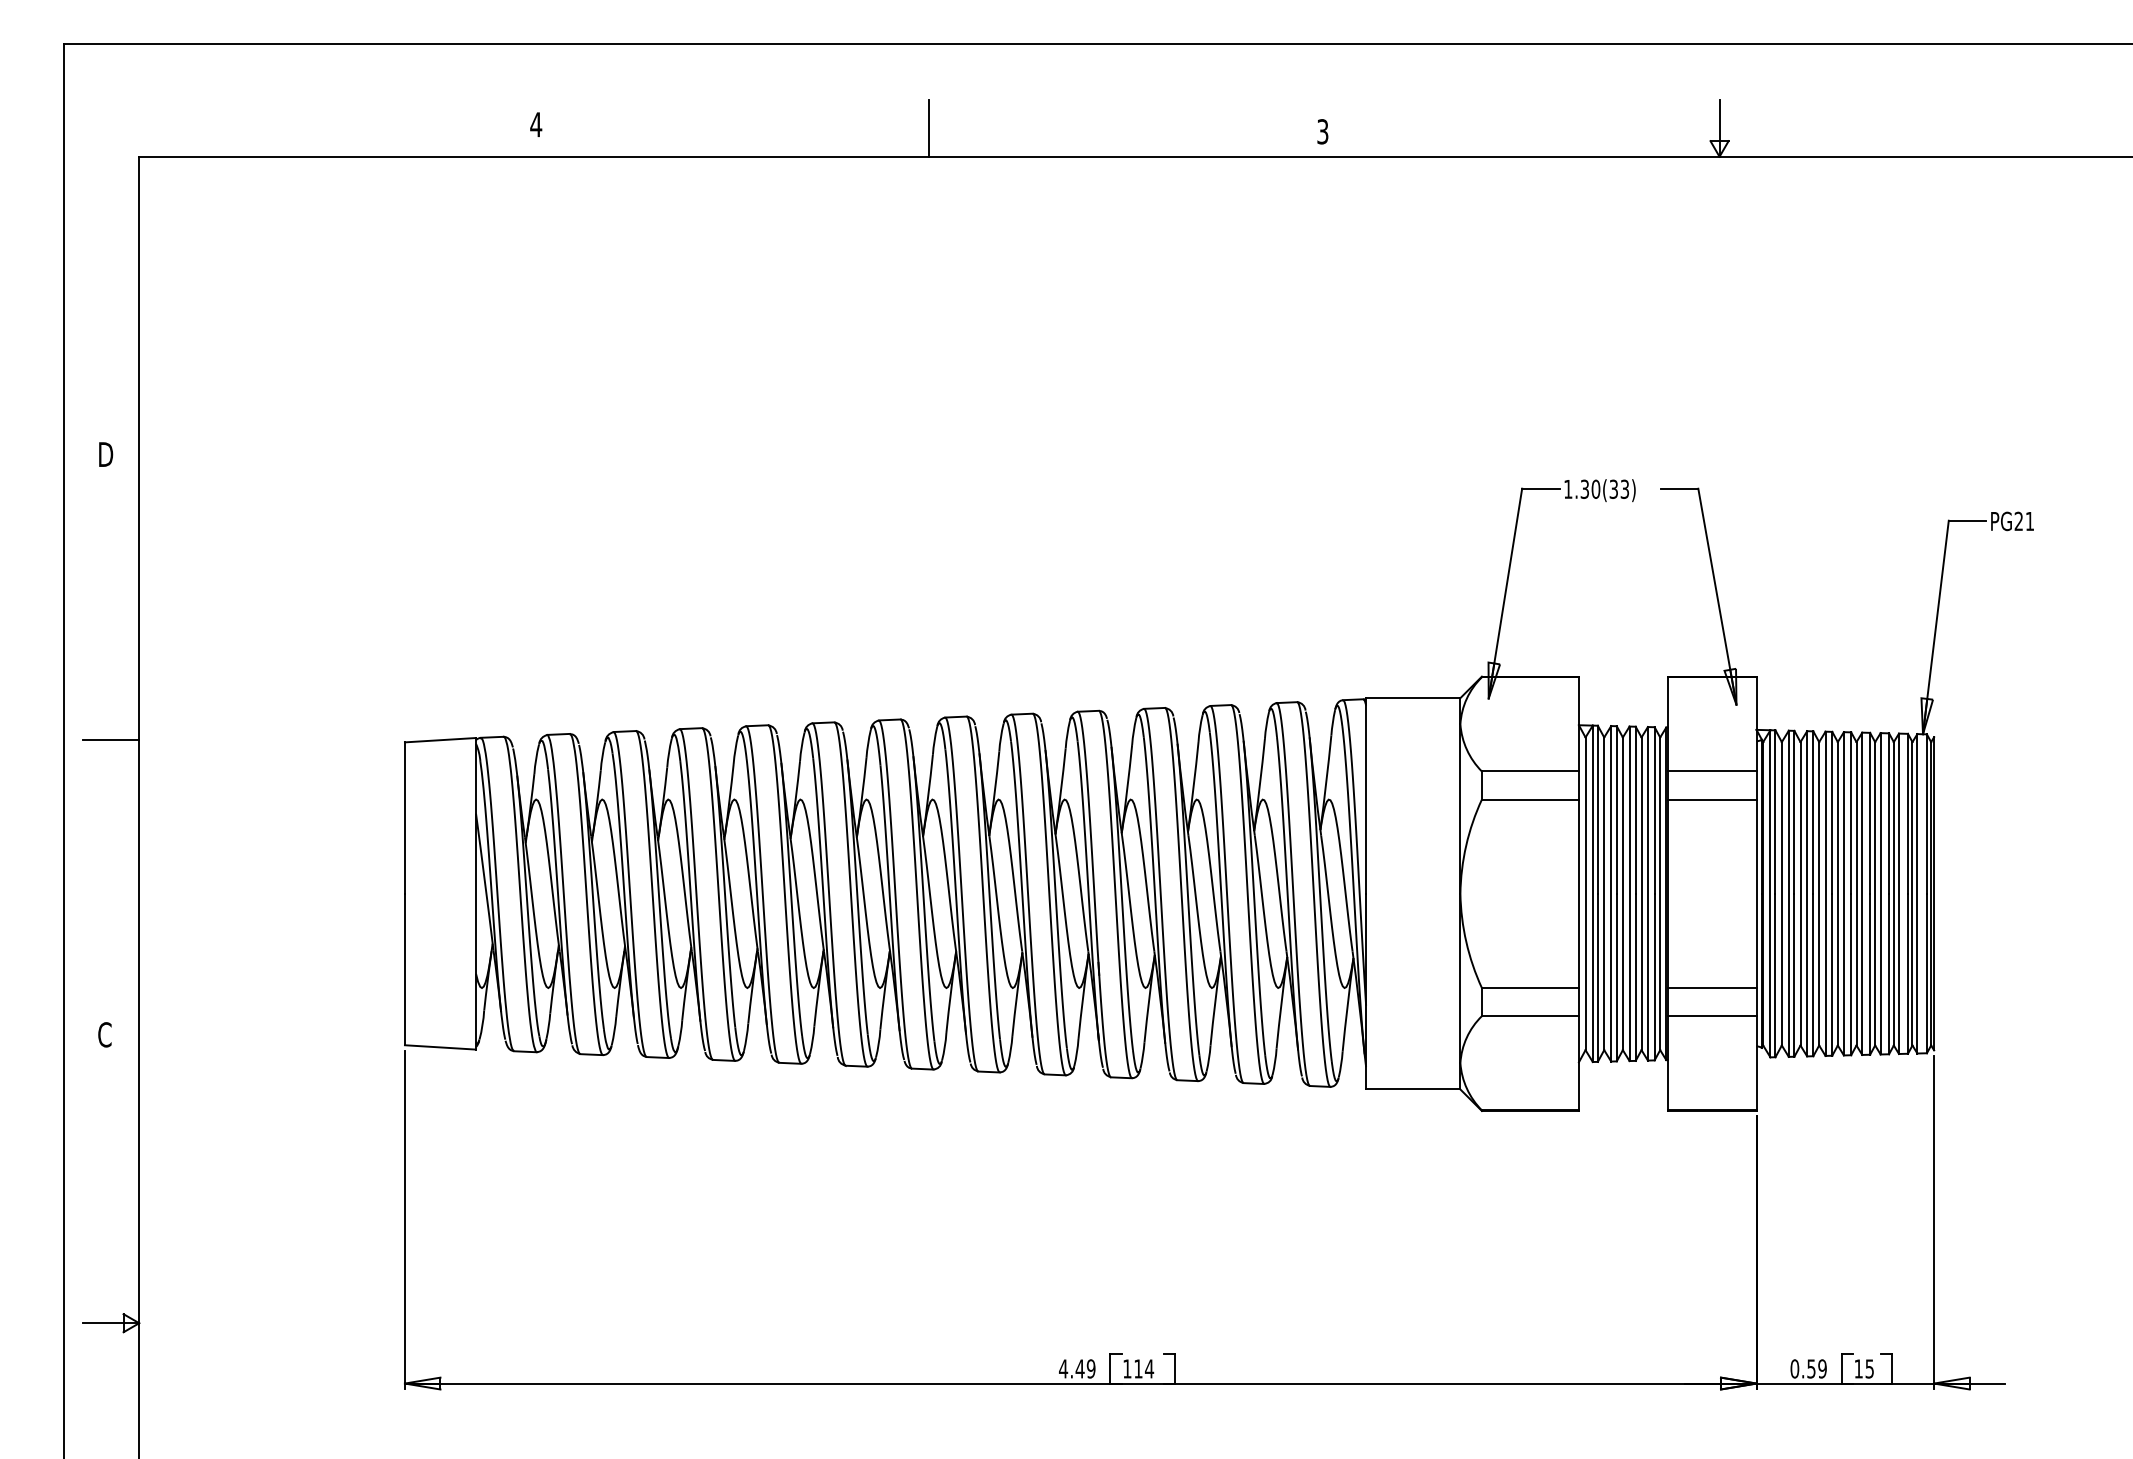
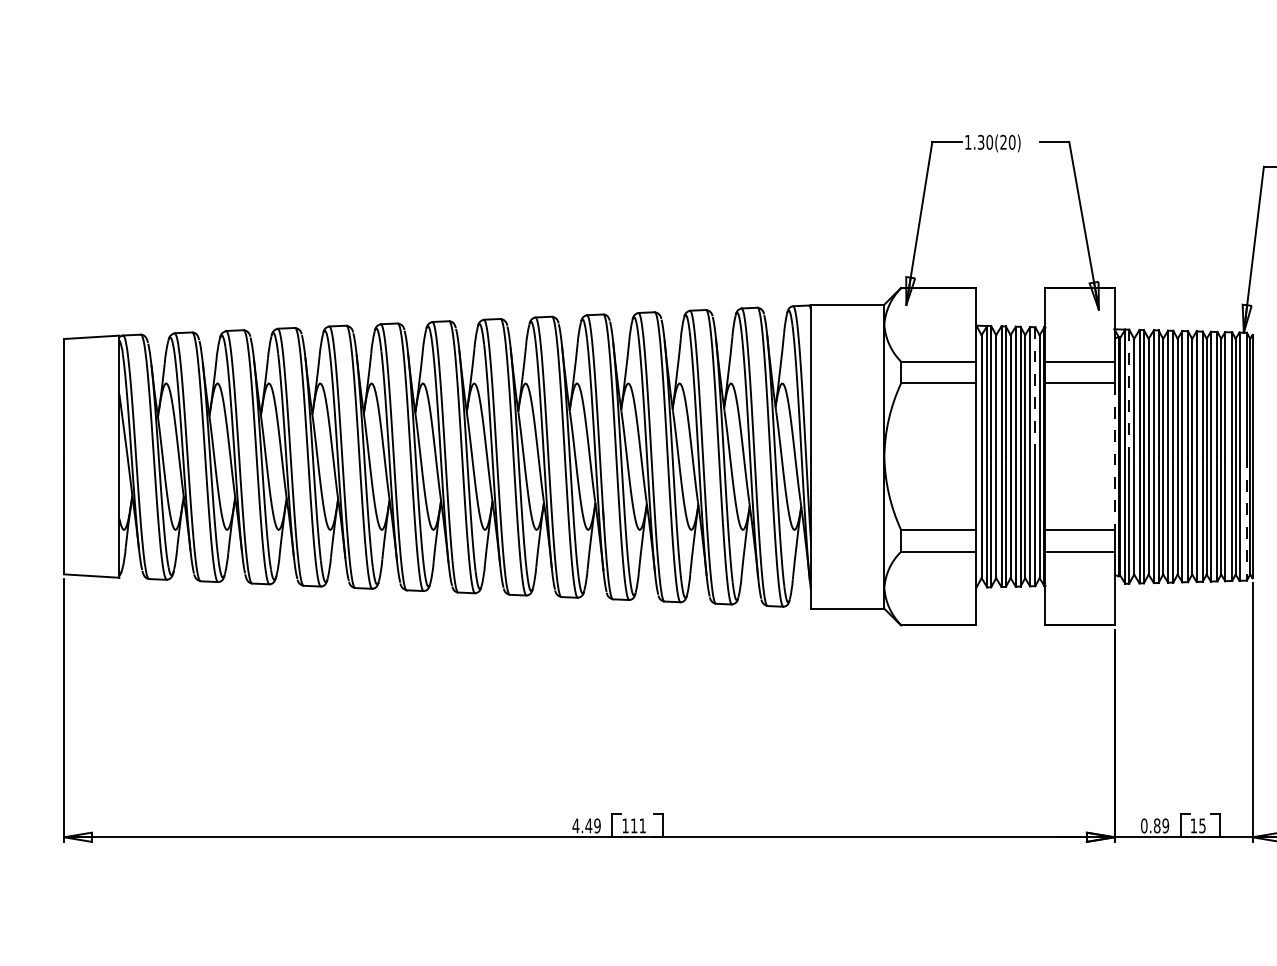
text: (1619, 488) -> (1008, 141), 1.30(33) -> 1.30(20)
line: (1654, 811) -> (1035, 392), solid -> dashed
line: (1775, 812) -> (1129, 393), solid -> dashed
line: (1756, 894) -> (1114, 457), solid -> dashed
line: (1926, 973) -> (1246, 518), solid -> dashed
text: (1149, 1368) -> (642, 825), 114 -> 111
text: (1811, 1368) -> (1157, 825), 0.59 -> 0.89

